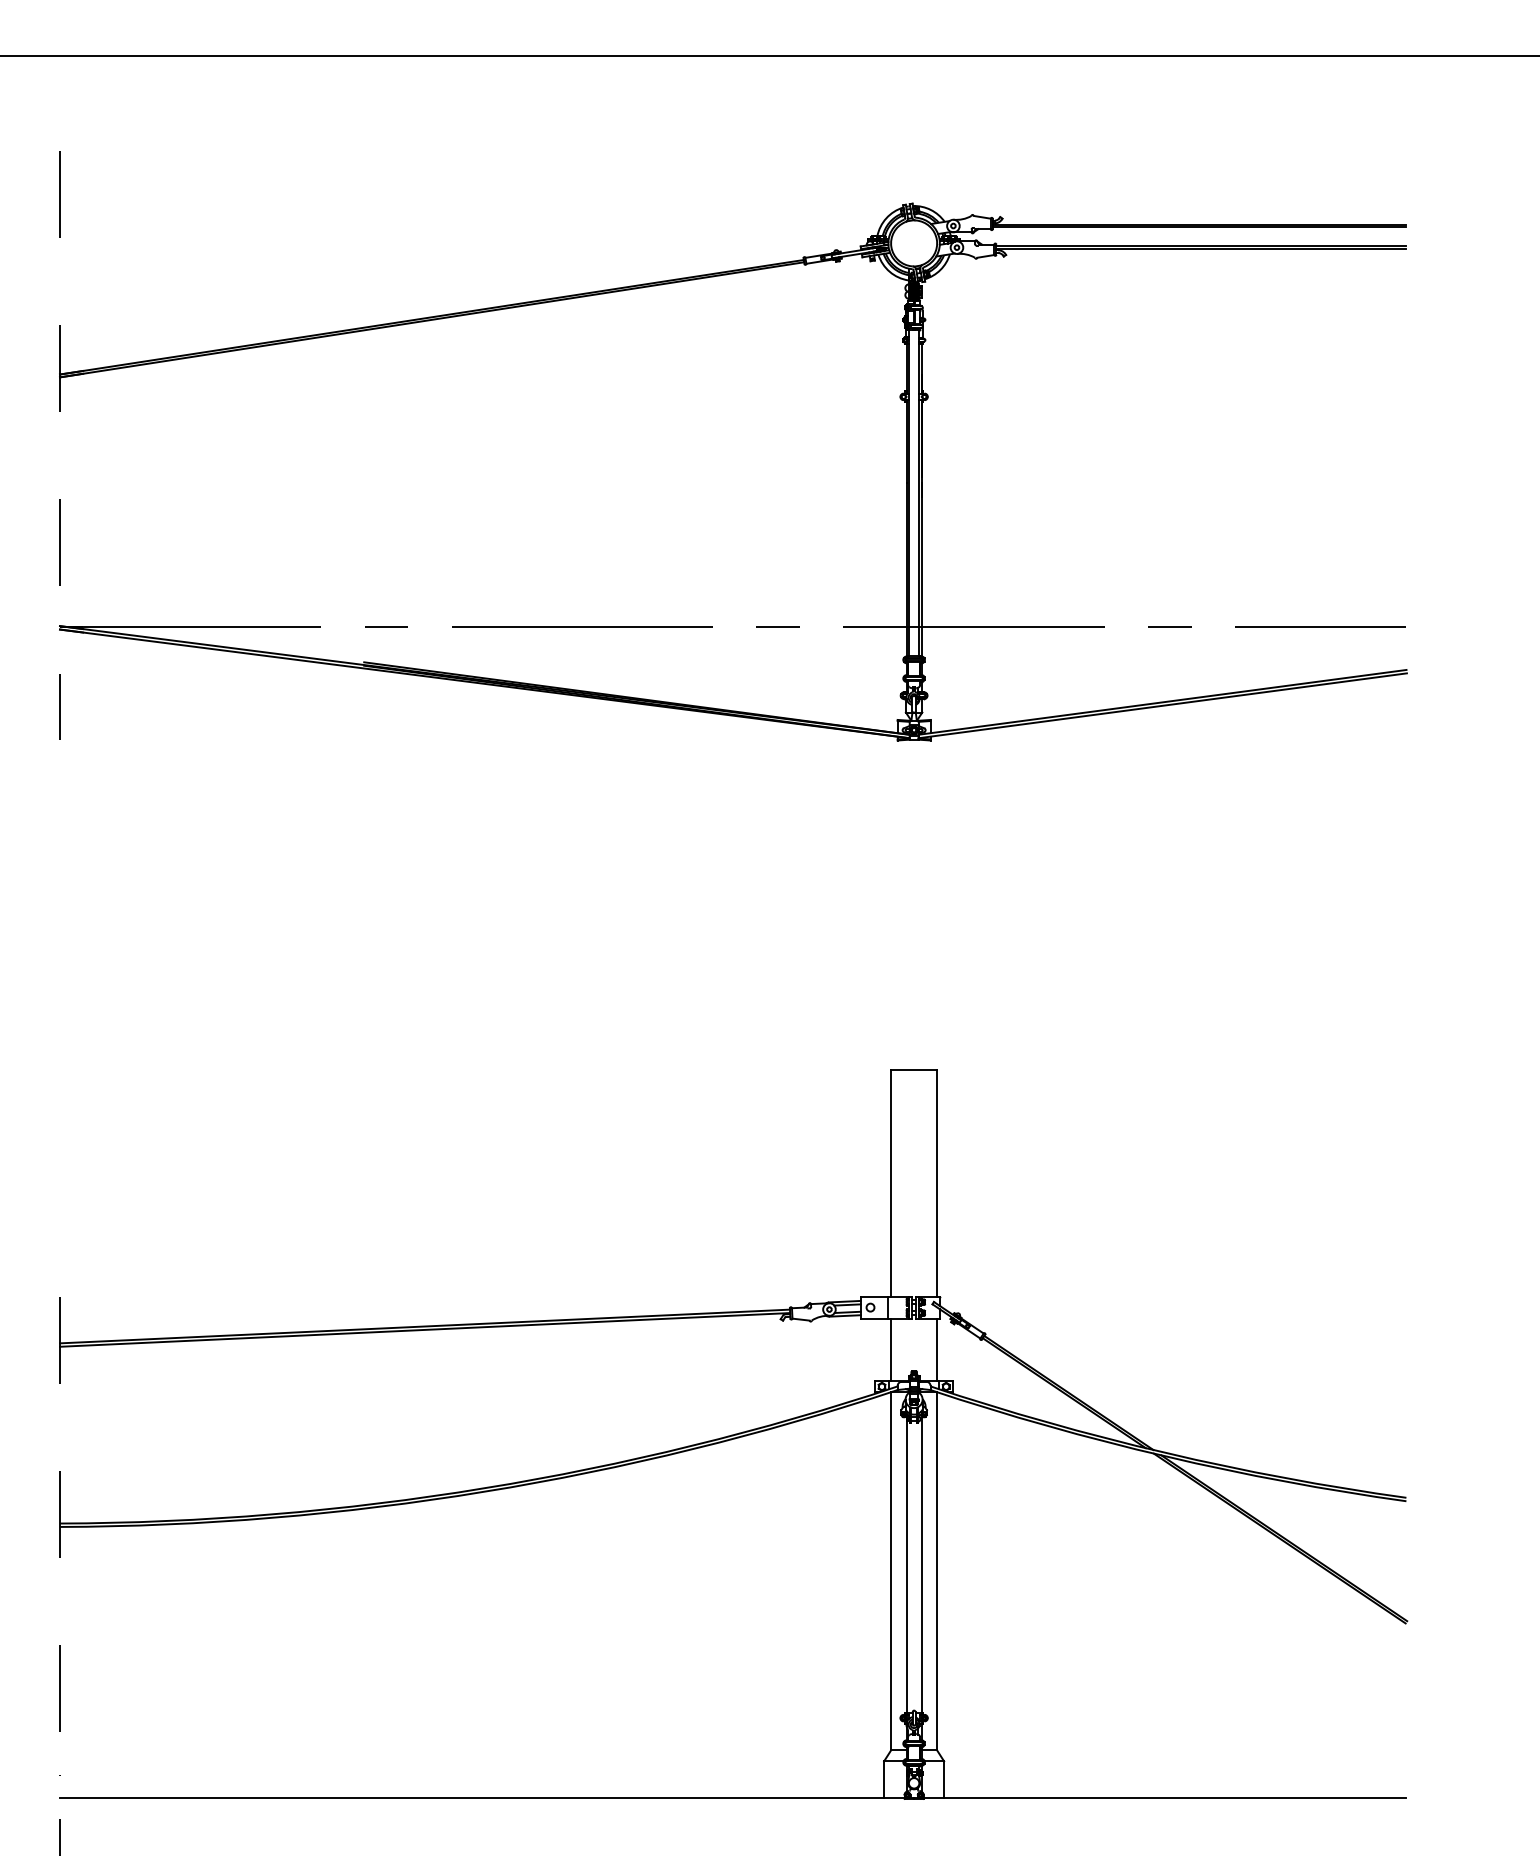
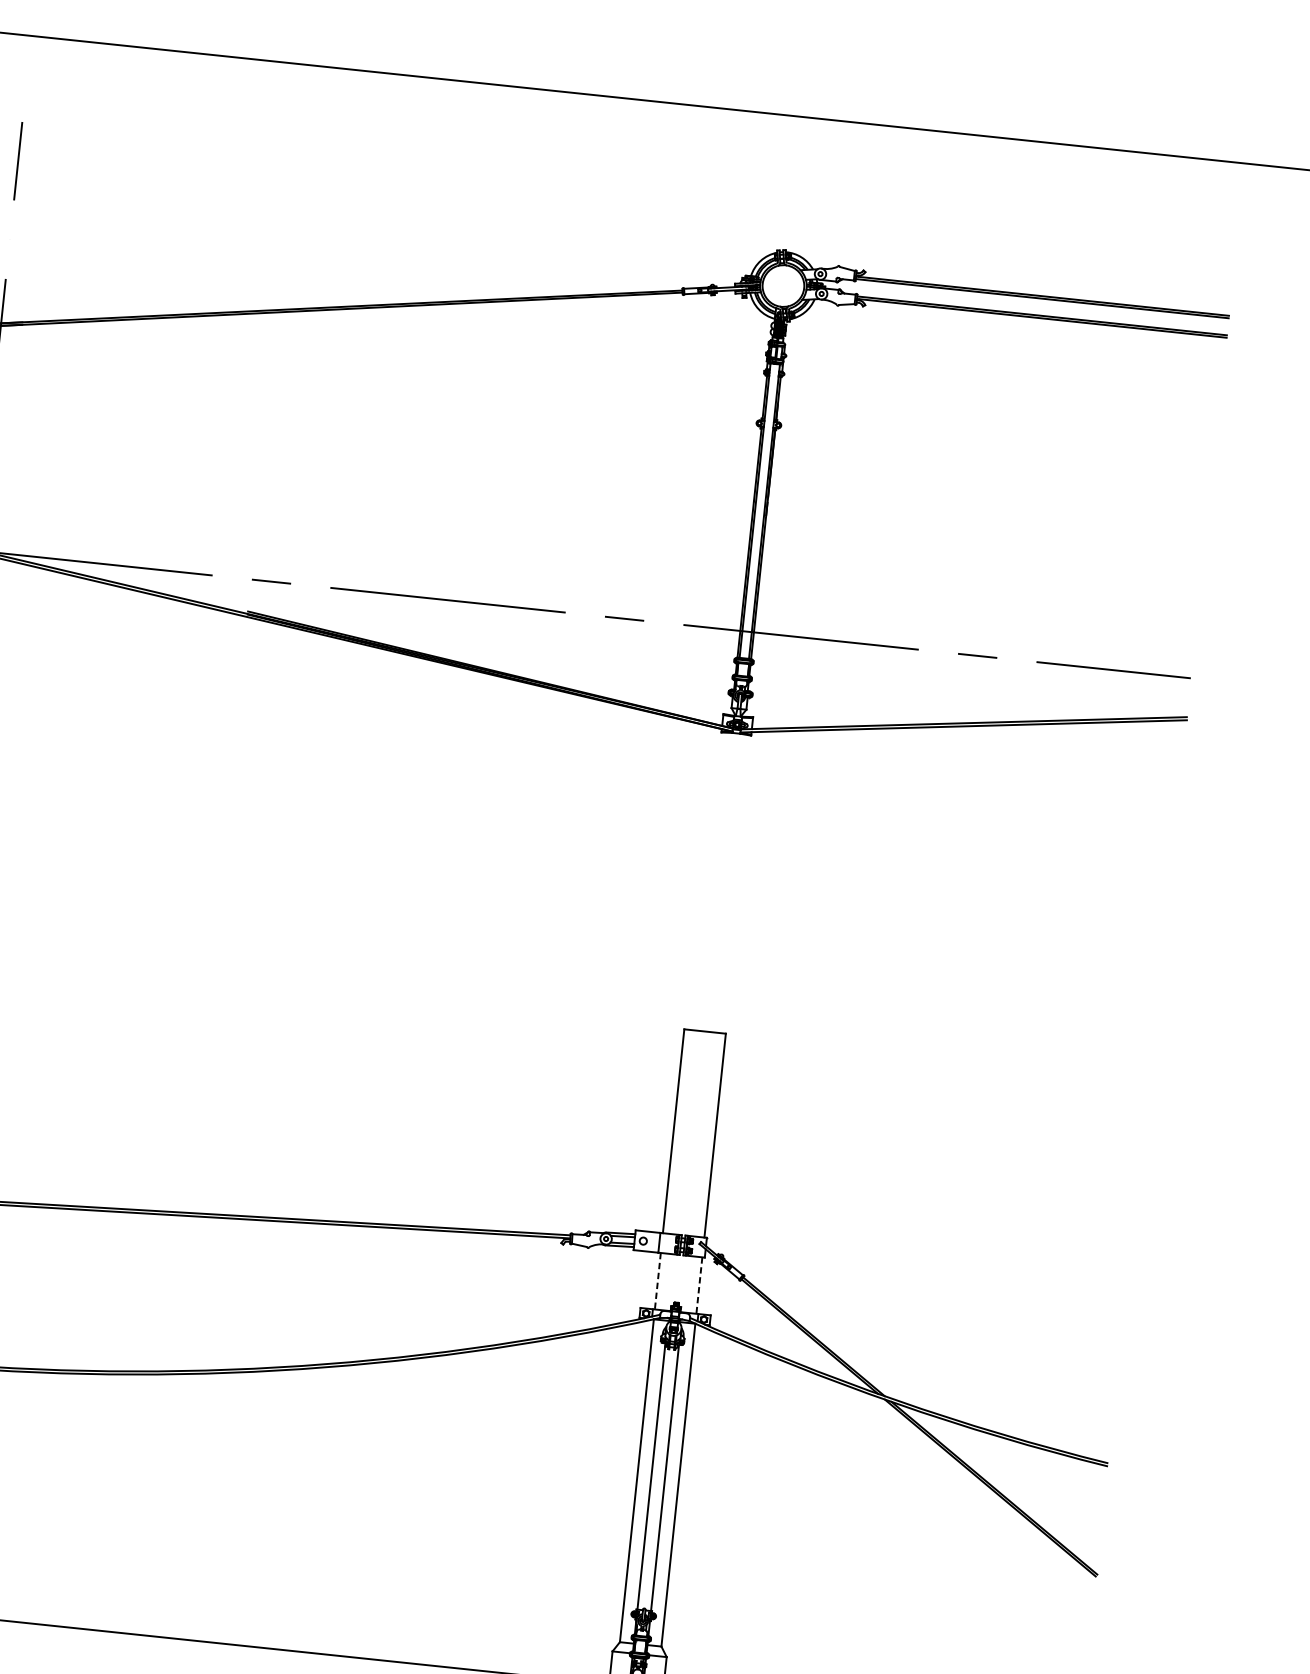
line: (891, 1350) -> (658, 1281), solid -> dashed
line: (937, 1350) -> (699, 1286), solid -> dashed

